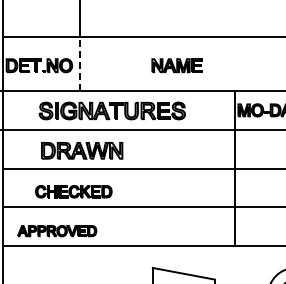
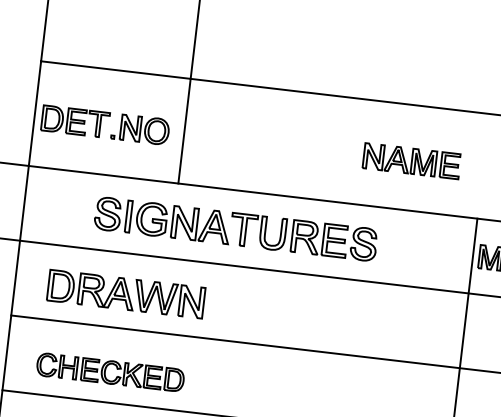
line: (80, 63) -> (185, 130), dashed -> solid
part: (176, 65) -> (410, 160), moved
part: (82, 150) -> (126, 293), moved
part: (73, 191) -> (109, 371), moved

